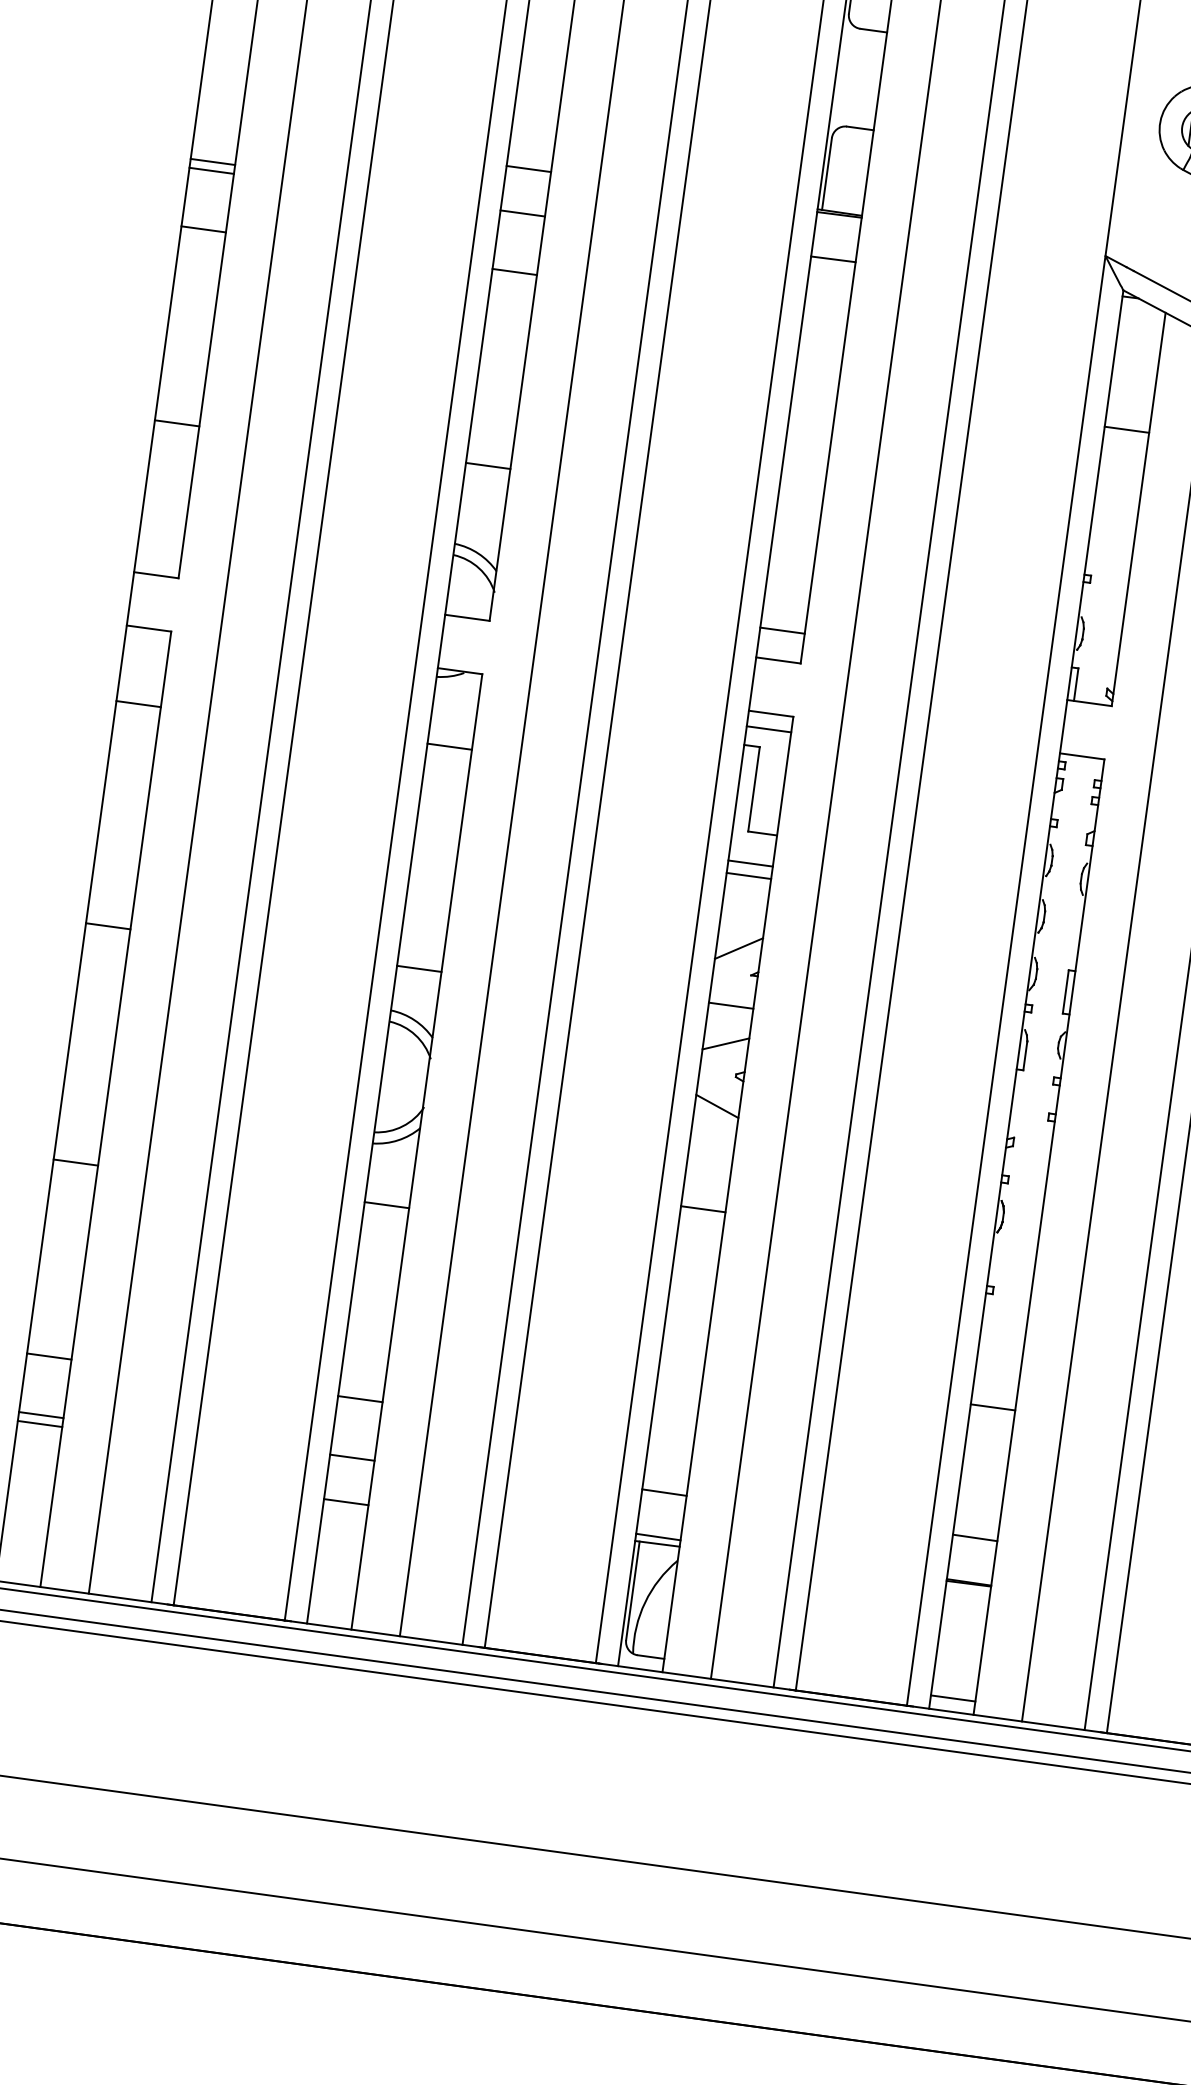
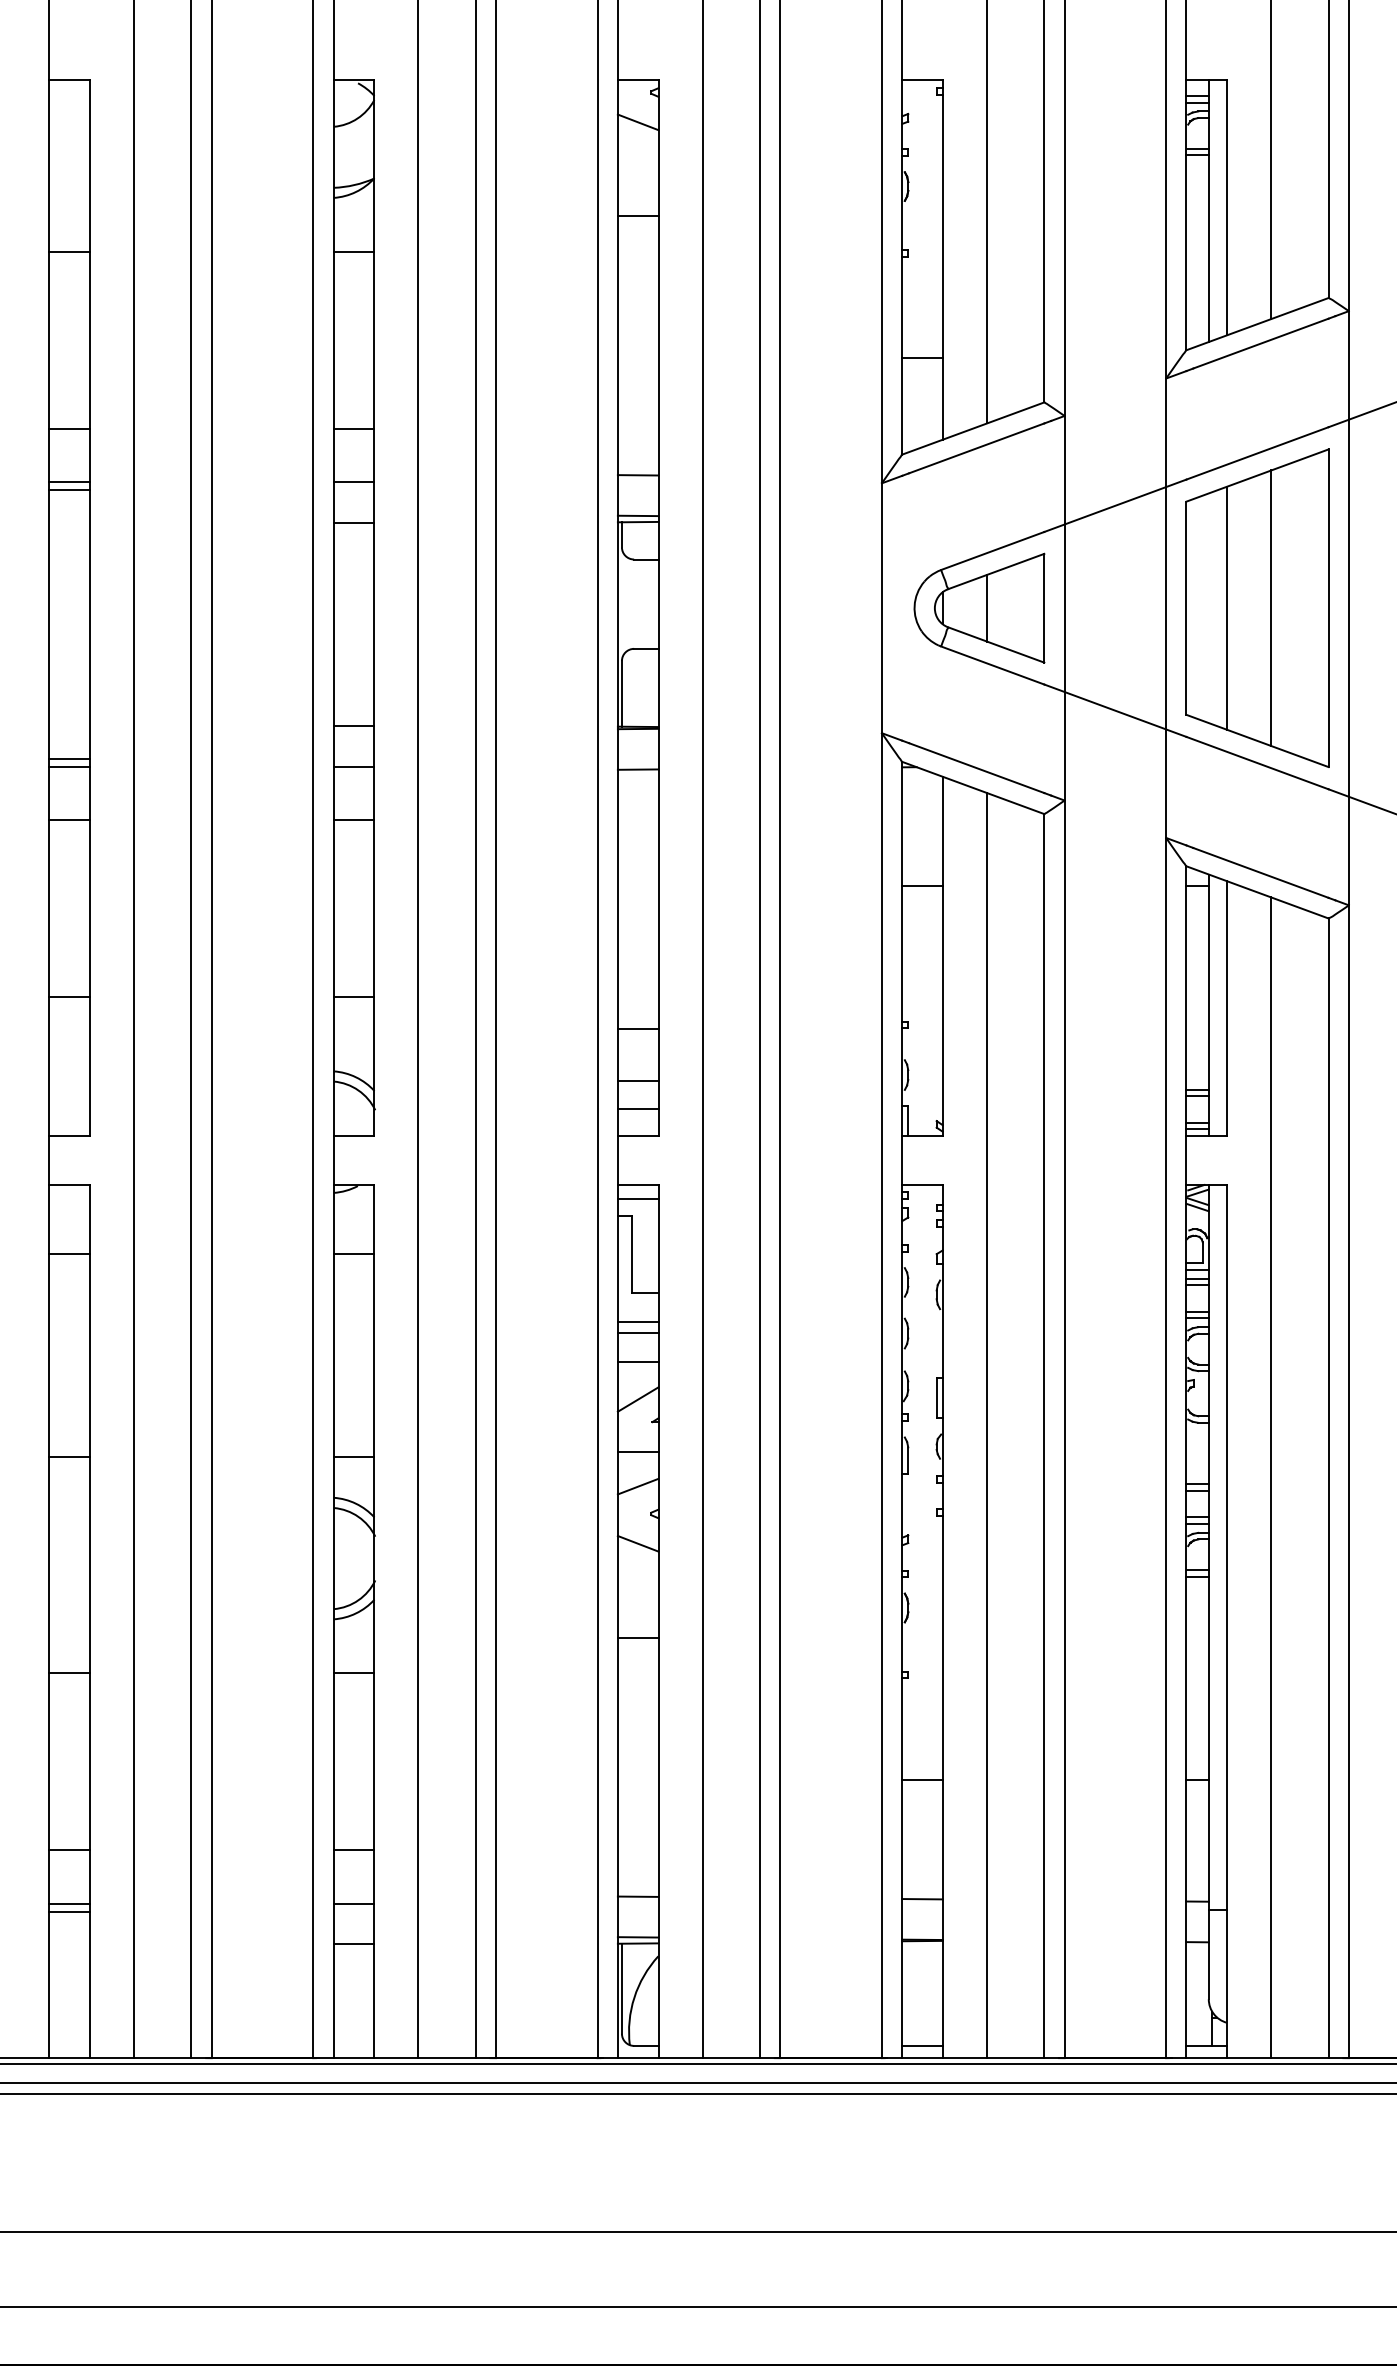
line: (793, 542) -> (637, 1028), added
line: (786, 599) -> (637, 1080), added
line: (743, 906) -> (637, 1361), added

